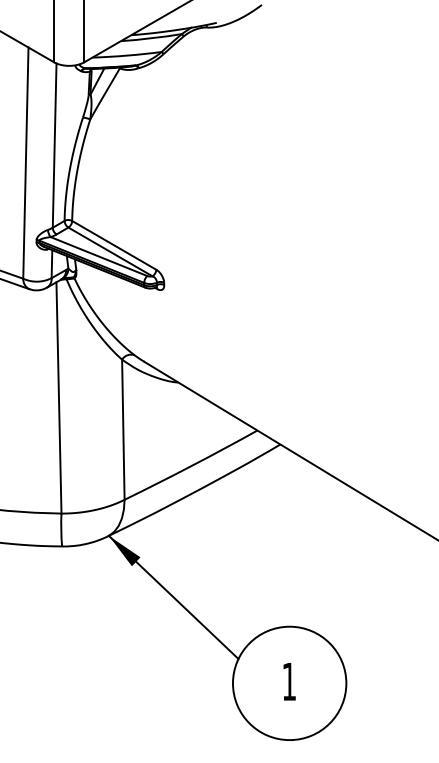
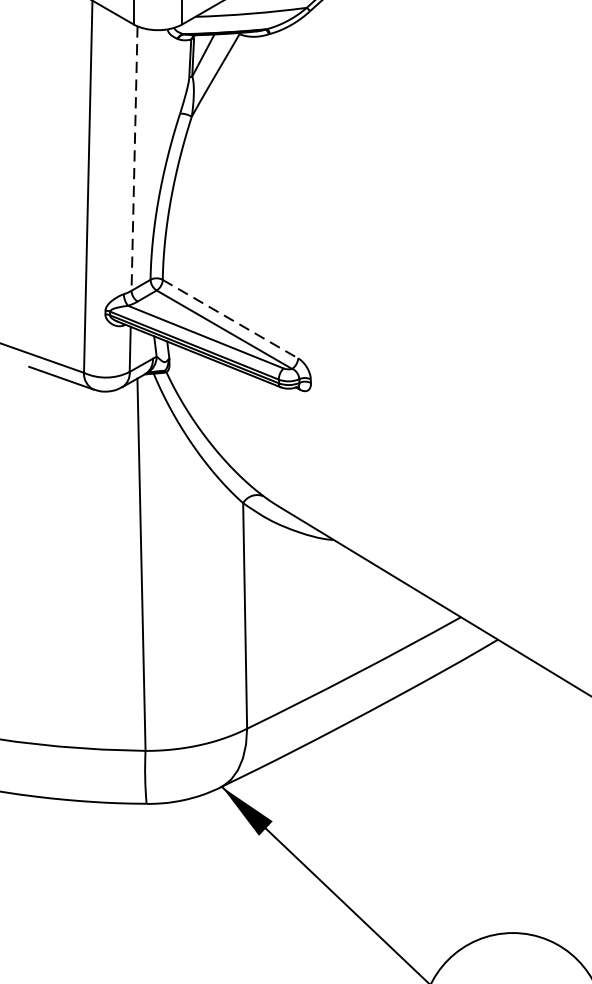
line: (54, 146) -> (134, 159), solid -> dashed
line: (114, 245) -> (230, 319), solid -> dashed

